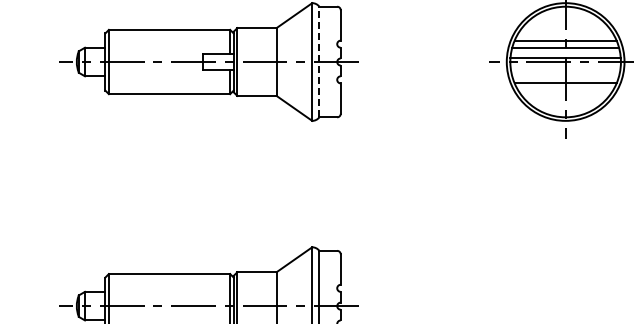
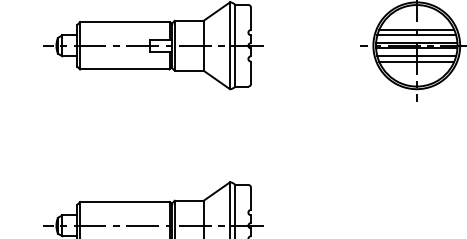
line: (319, 61) -> (235, 45), dashed -> solid
line: (565, 65) -> (416, 48), added
line: (565, 76) -> (416, 56), added

